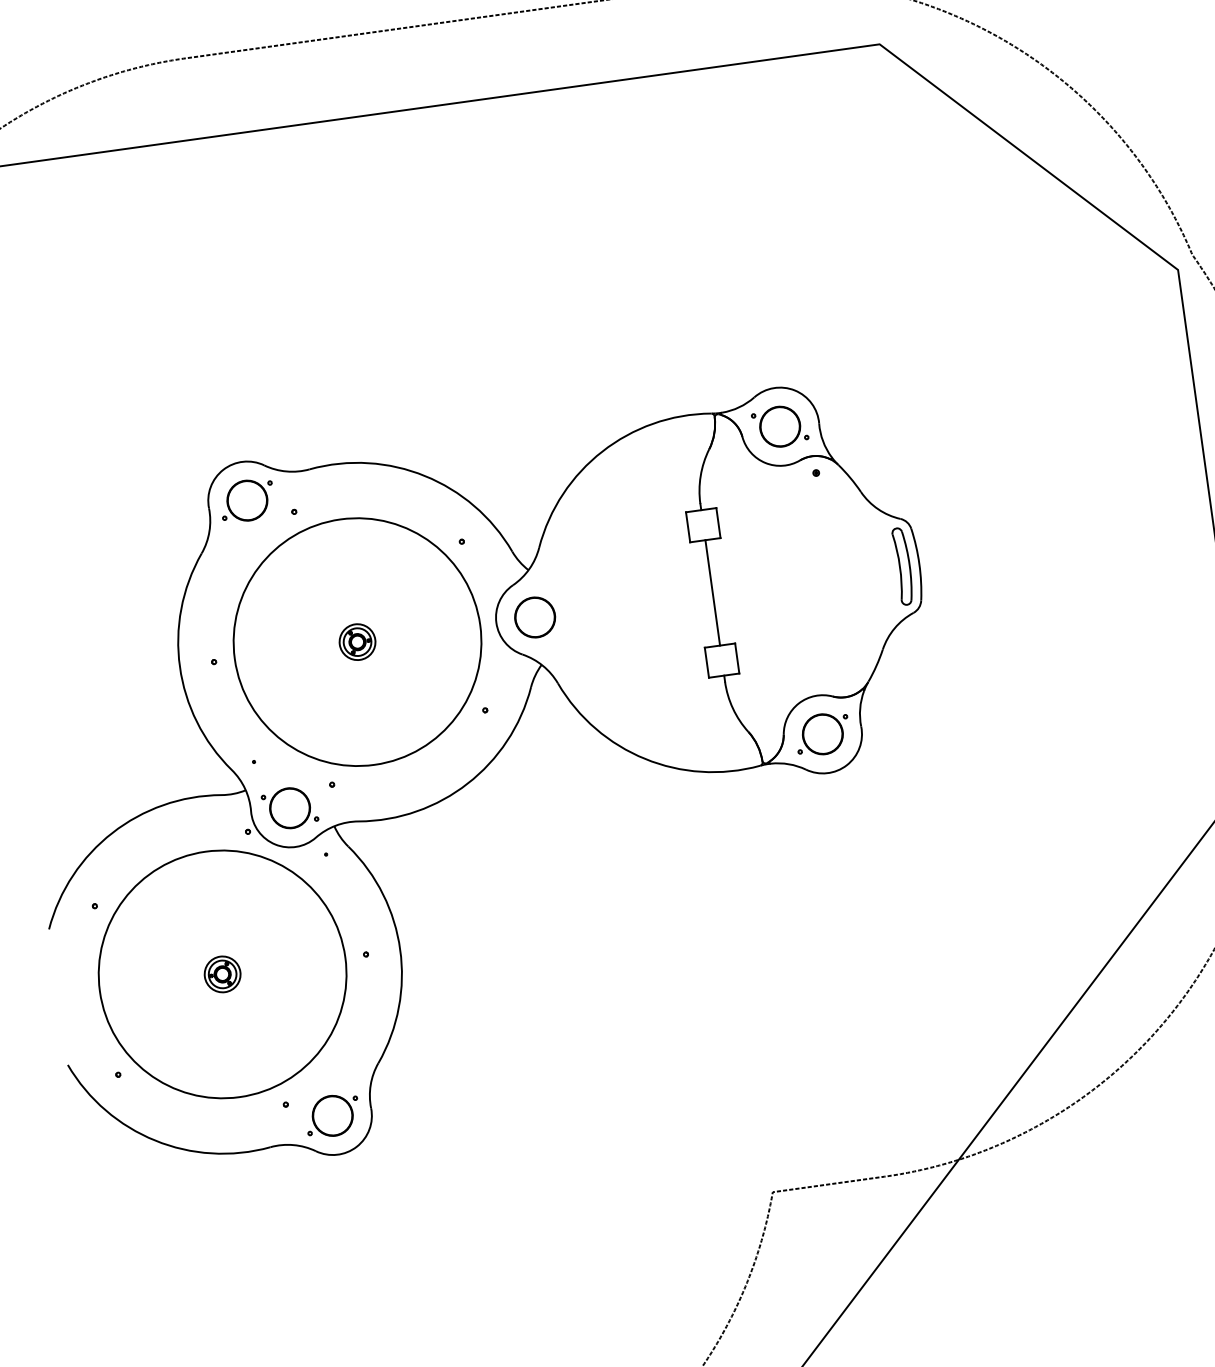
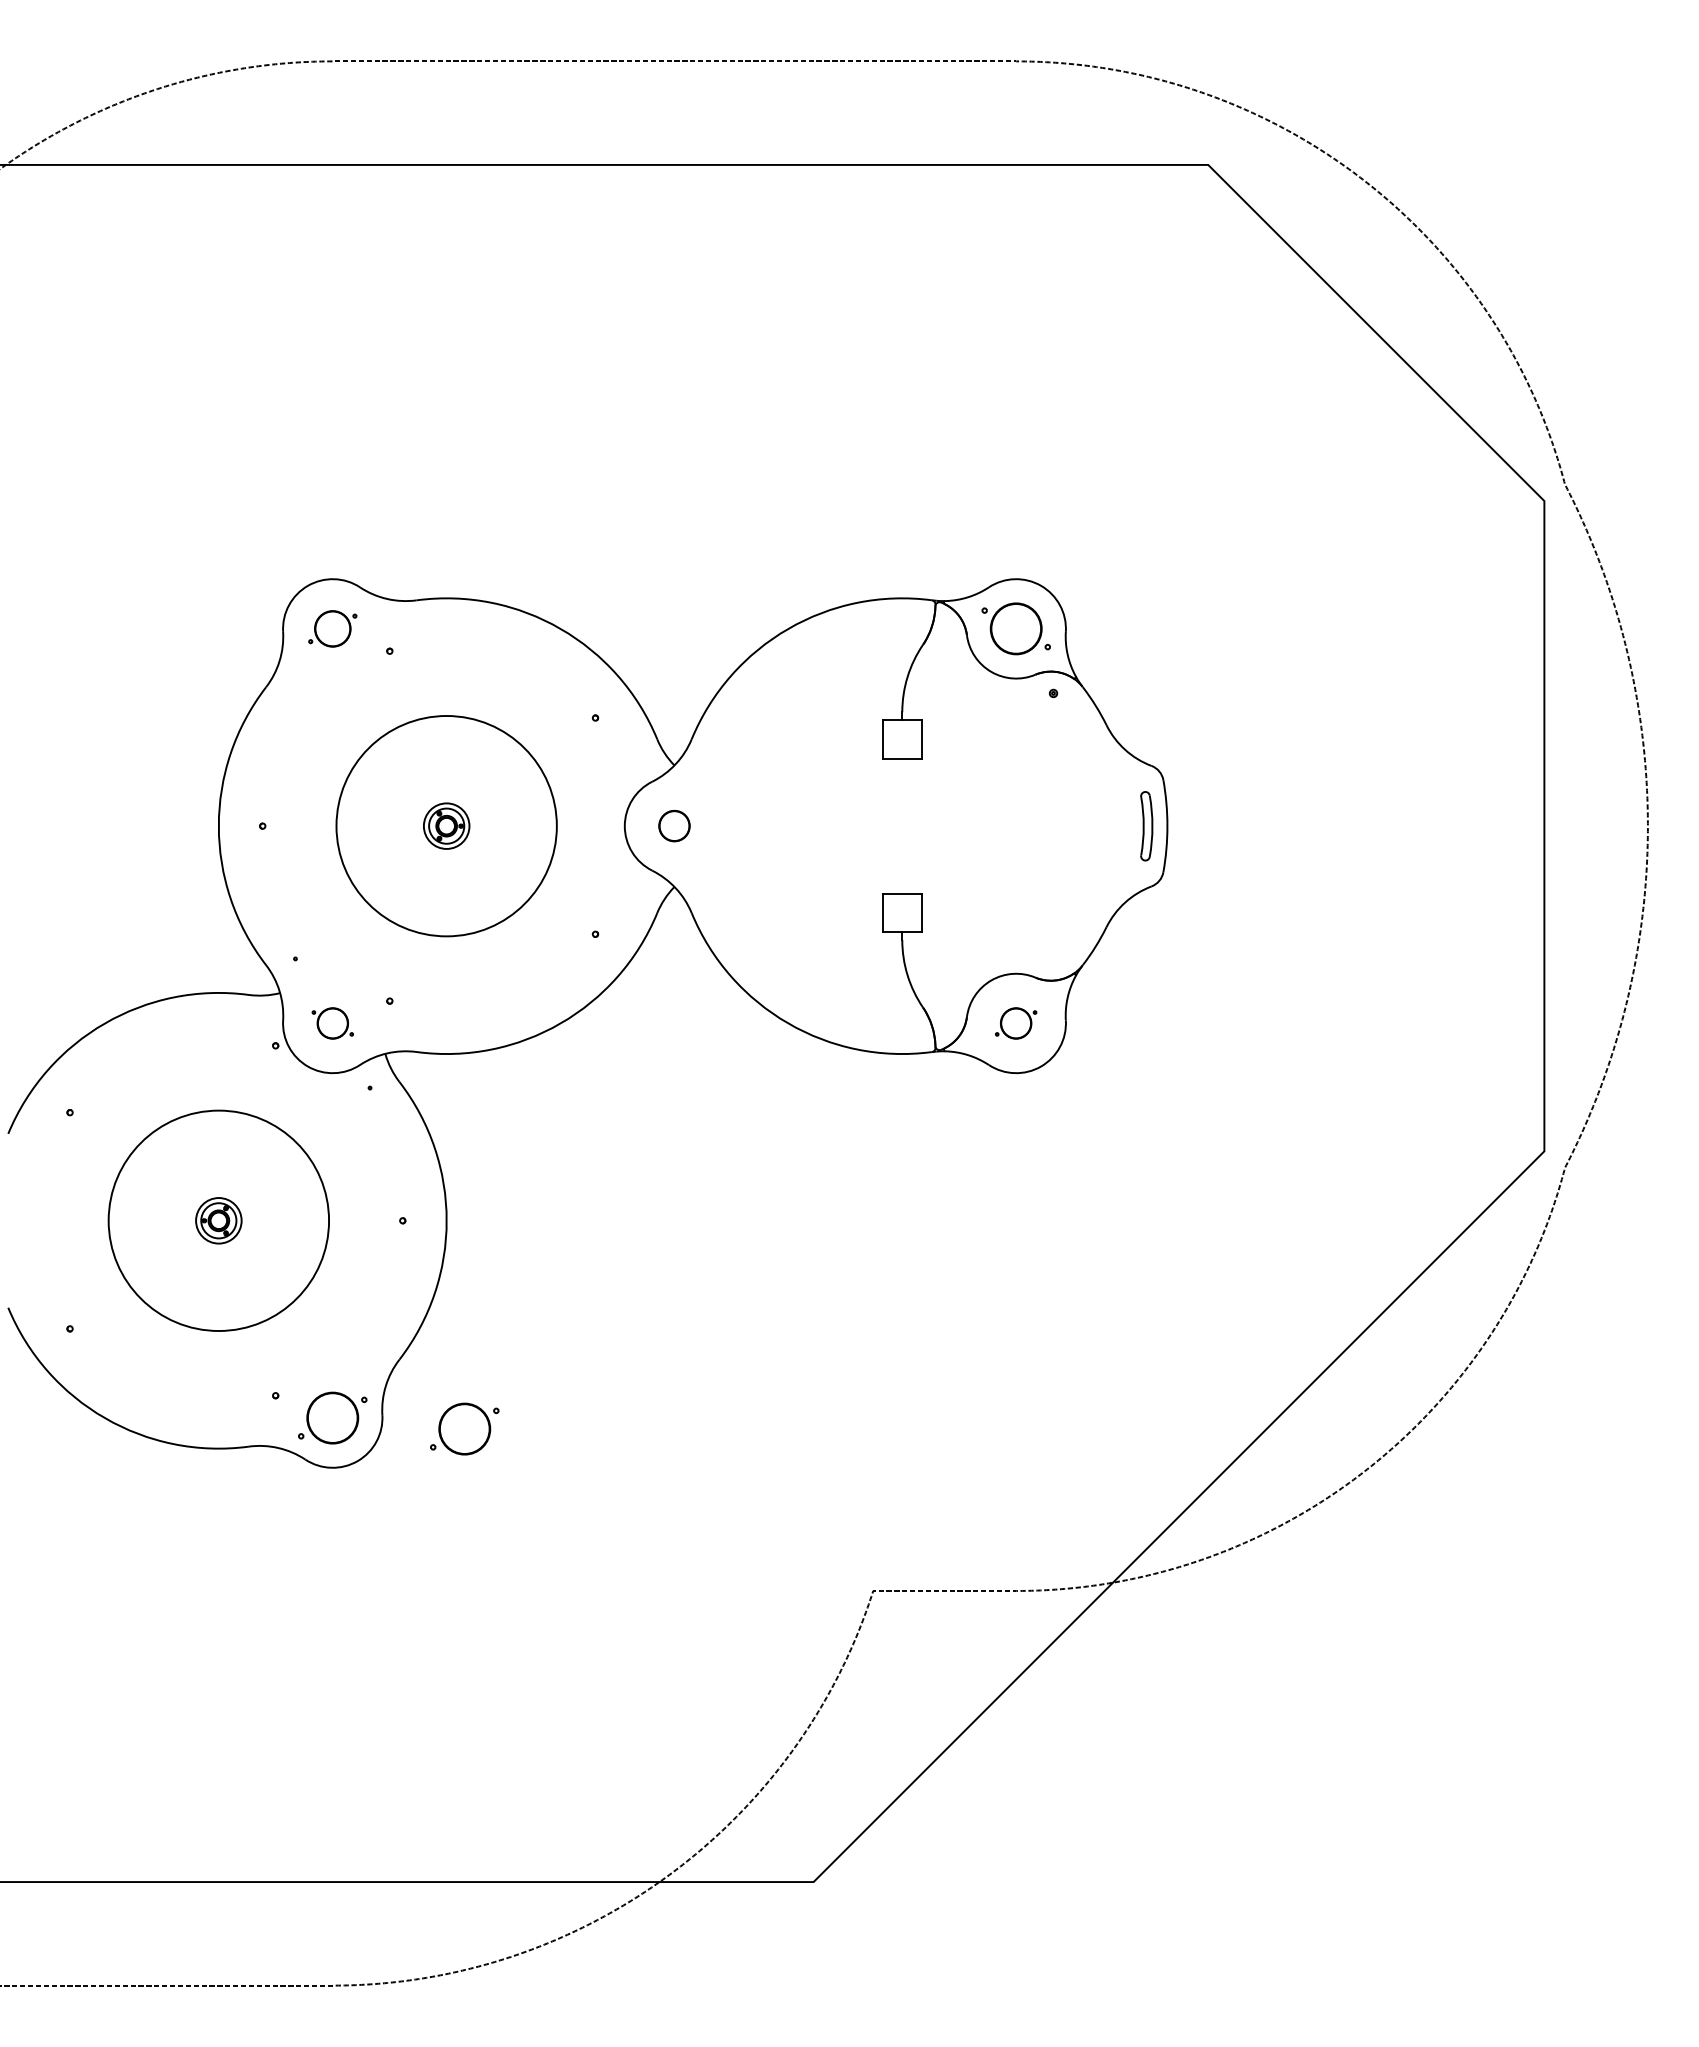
part: (247, 500) -> (332, 628), size x0.7
part: (903, 566) -> (1146, 826), size x0.7
line: (712, 592) -> (902, 825), removed
part: (535, 616) -> (674, 825), size x0.6
circle: (357, 641) -> (446, 825), size x0.7
part: (822, 734) -> (1015, 1023), size x0.6
part: (289, 808) -> (332, 1023), size x0.6
circle: (222, 974) -> (218, 1220), size x0.7
part: (436, 1109) -> (464, 1428), added

